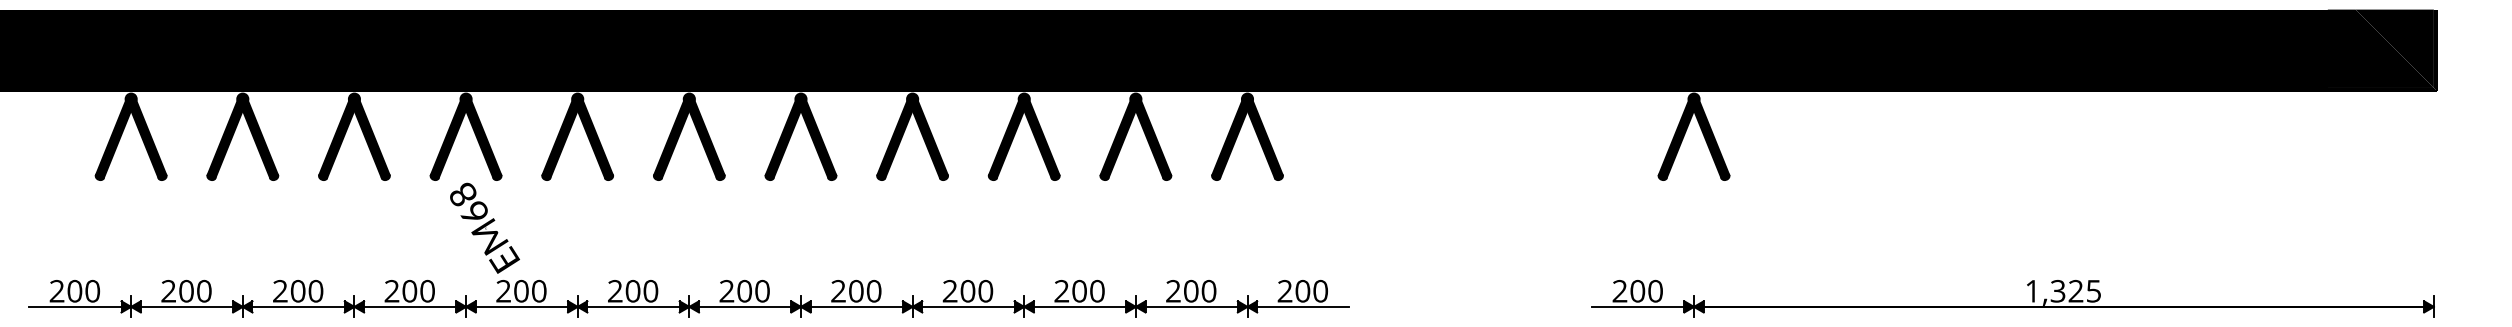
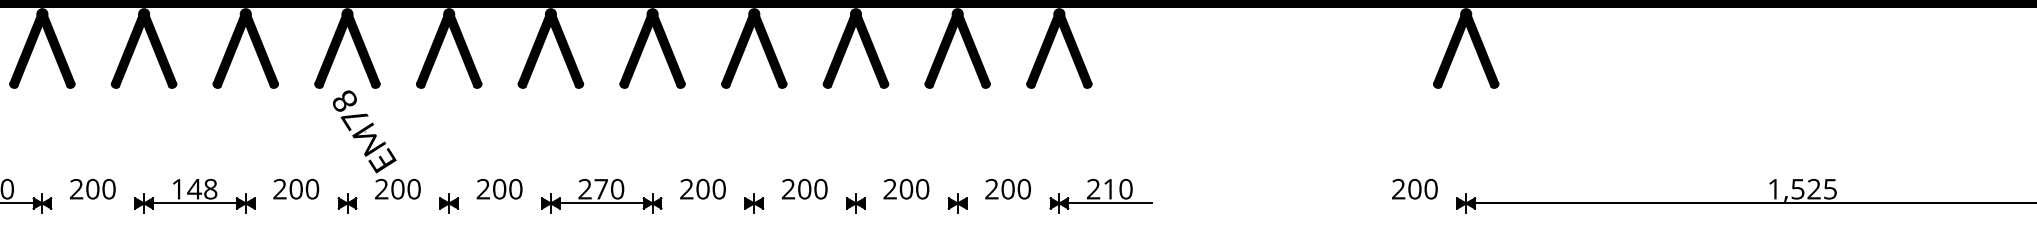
text: (473, 214) -> (354, 119), EM68 -> EM78
text: (298, 290) -> (194, 188), 200 -> 148
text: (744, 290) -> (601, 188), 200 -> 270
text: (1302, 290) -> (1109, 188), 200 -> 210
text: (2057, 290) -> (1797, 188), 1,325 -> 1,525
line: (186, 306) -> (92, 203), removed
line: (410, 306) -> (296, 203), removed
line: (521, 306) -> (397, 203), removed
line: (633, 306) -> (500, 203), removed
line: (856, 306) -> (703, 203), removed
line: (968, 306) -> (805, 203), removed
line: (1079, 306) -> (906, 203), removed
line: (1191, 306) -> (1008, 203), removed
line: (1638, 306) -> (1415, 203), removed

